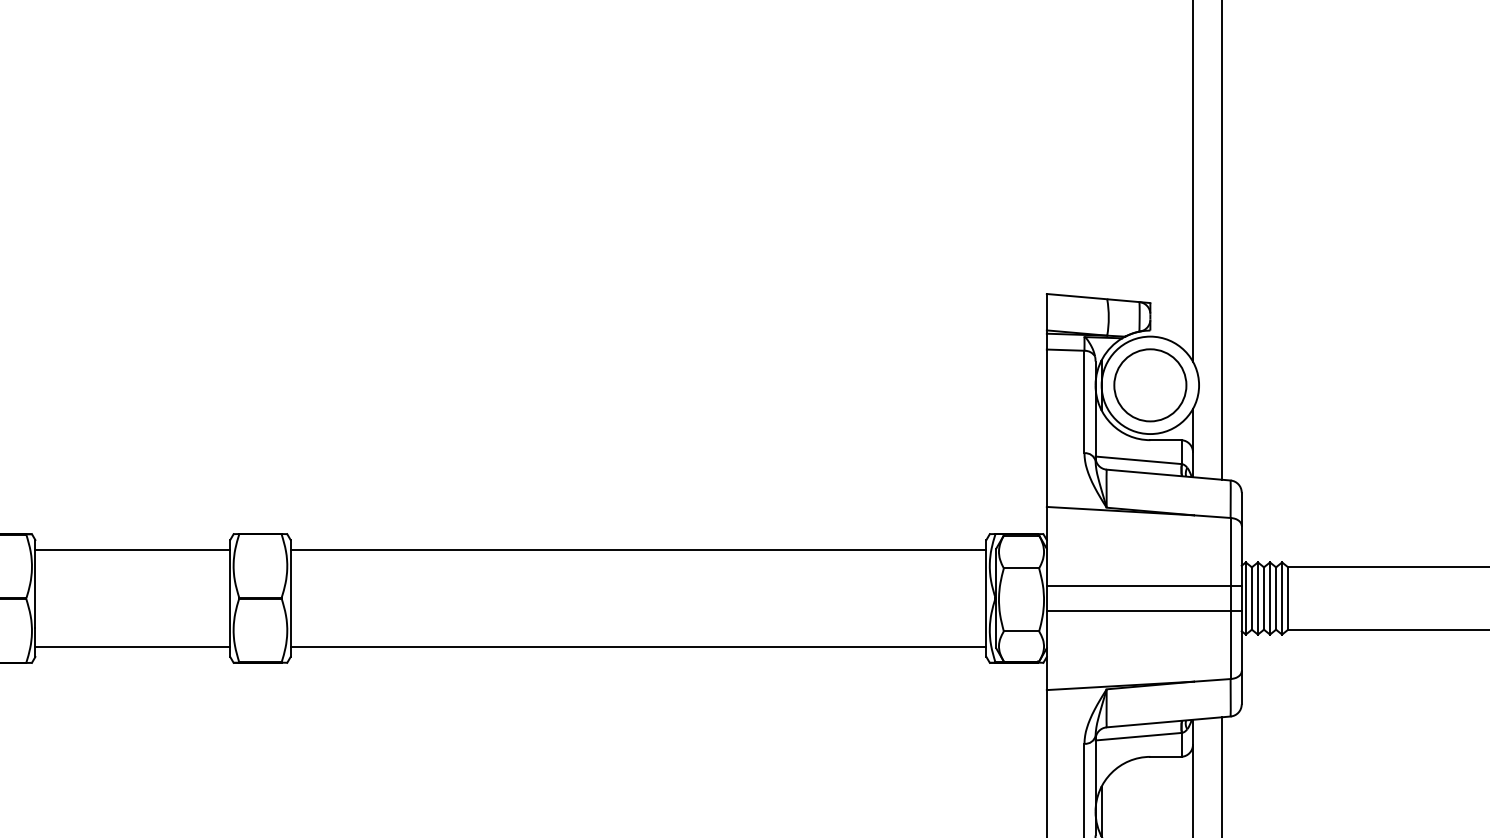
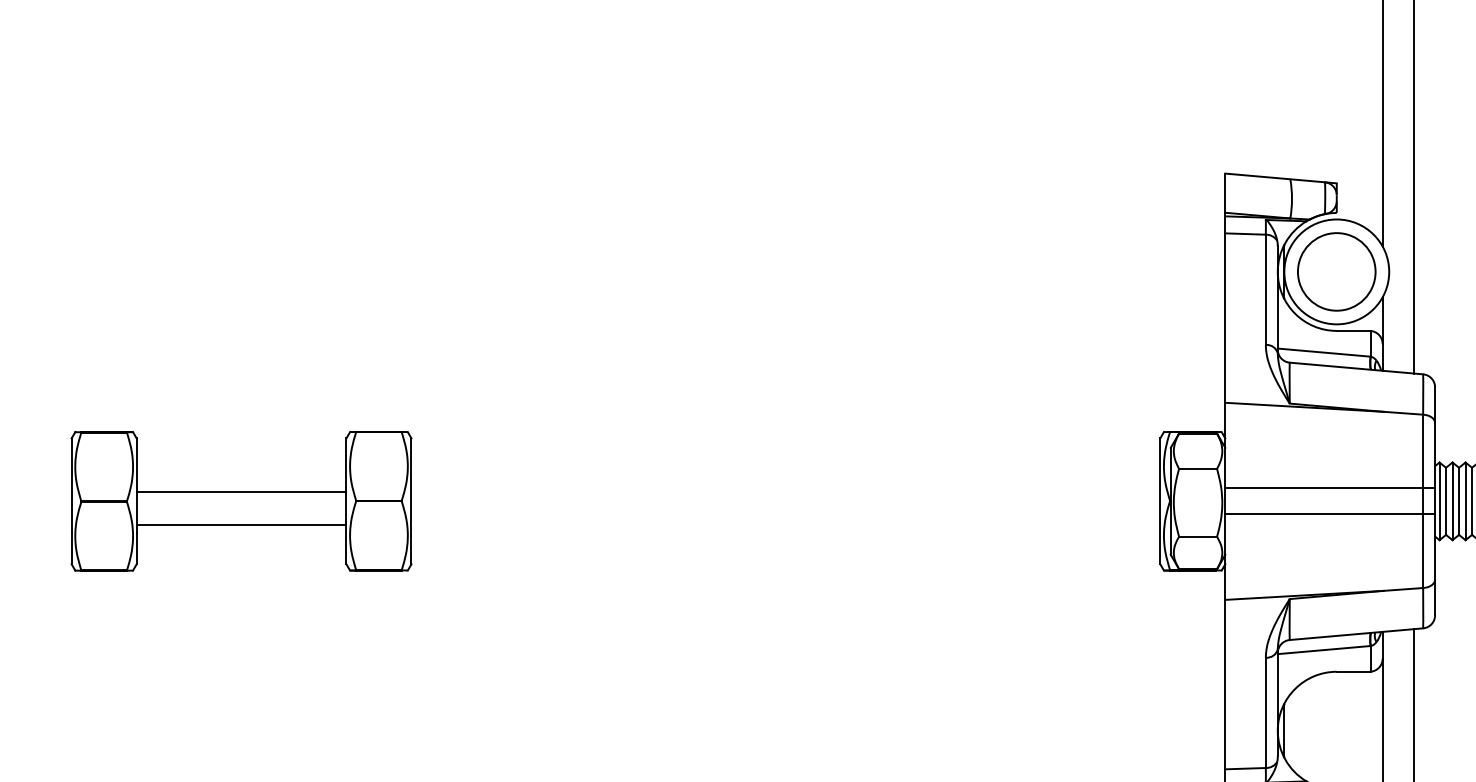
line: (132, 549) -> (241, 491), moved
line: (638, 549) -> (785, 448), removed
line: (132, 647) -> (241, 525), moved
line: (638, 647) -> (785, 554), removed

